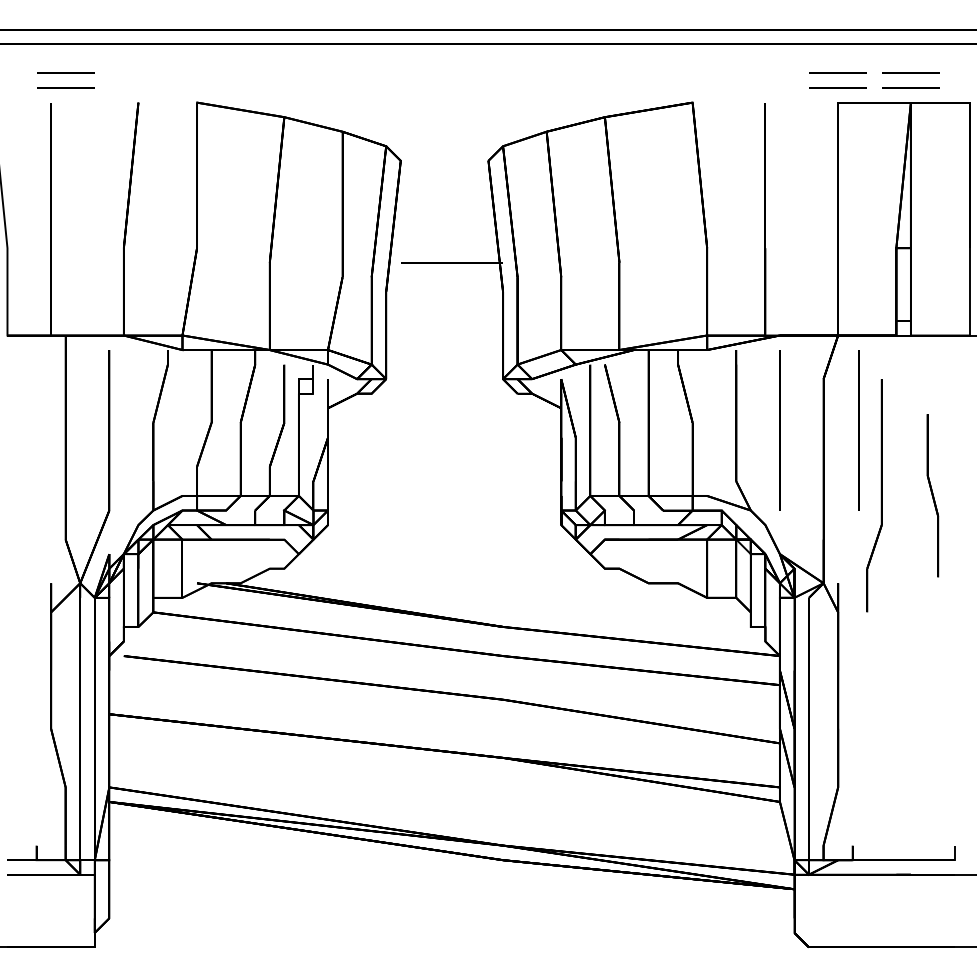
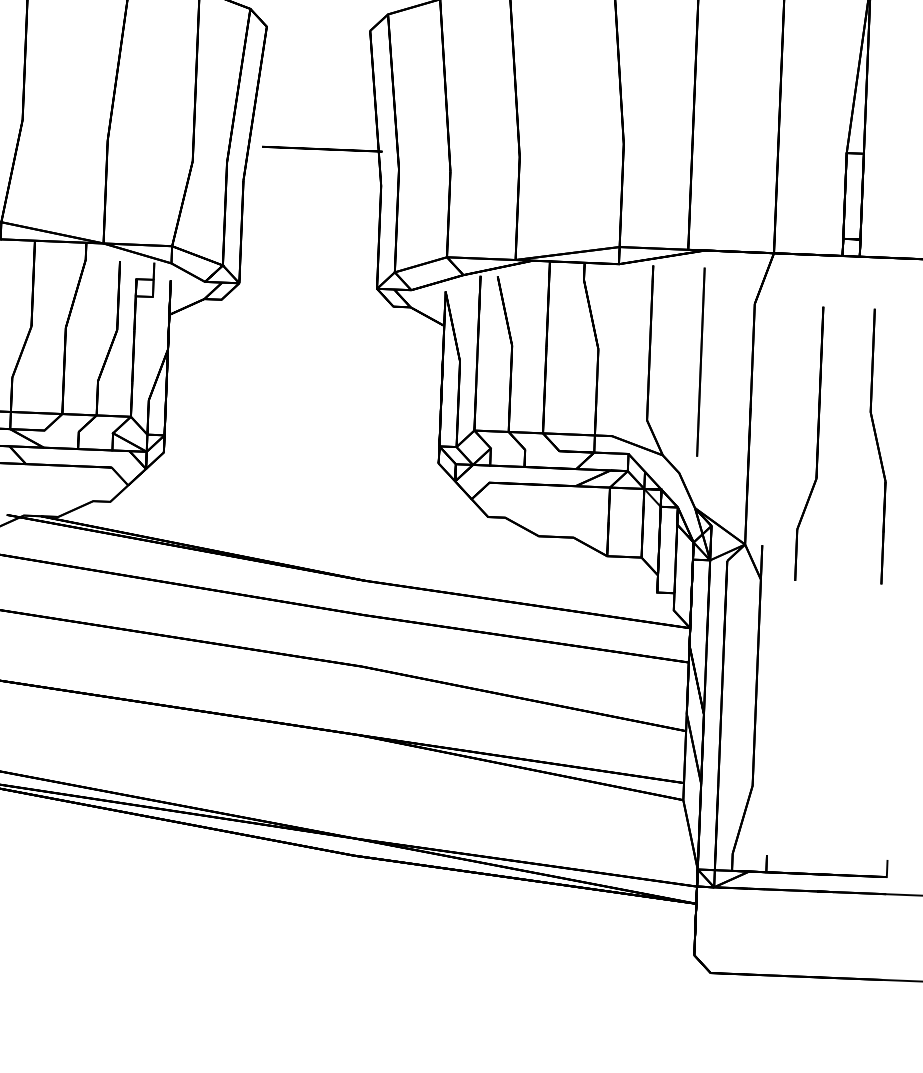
line: (858, 430) -> (793, 366), removed
part: (932, 495) -> (877, 446), size x1.43

